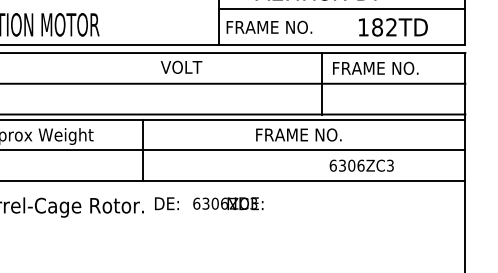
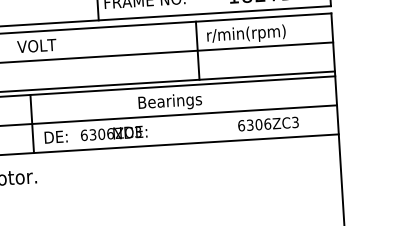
text: (181, 66) -> (36, 45), moved
text: (375, 69) -> (247, 34), FRAME NO. -> r/min(rpm)
text: (299, 136) -> (179, 101), FRAME NO. -> Bearings
text: (361, 165) -> (268, 123), moved
text: (209, 203) -> (96, 134), moved

